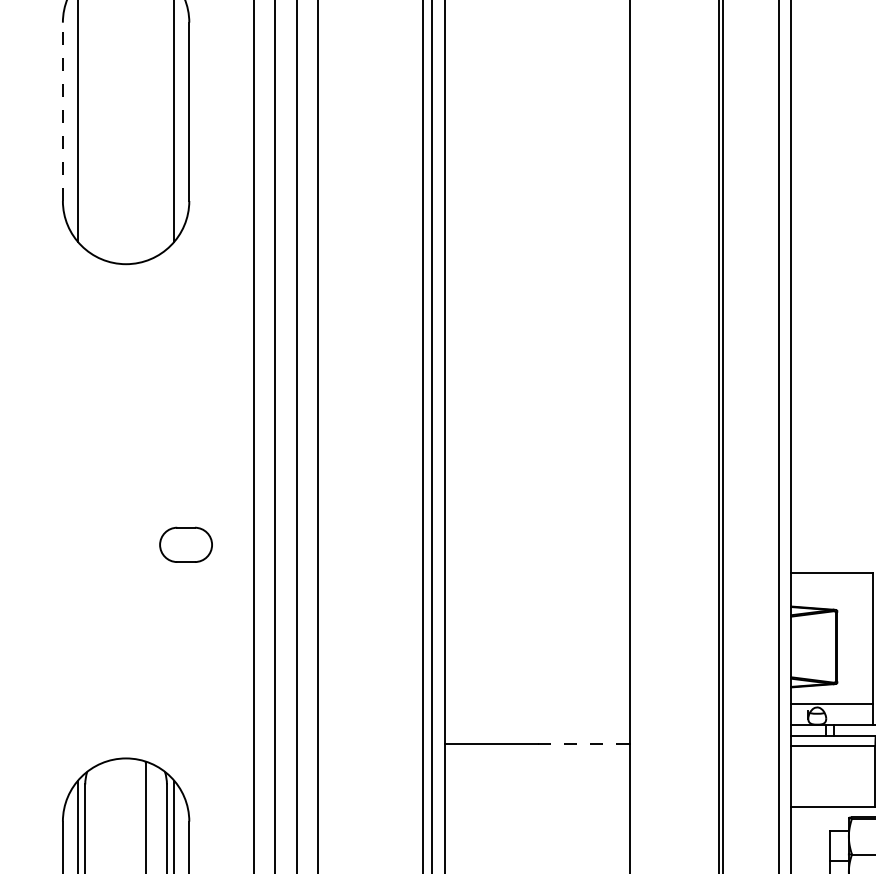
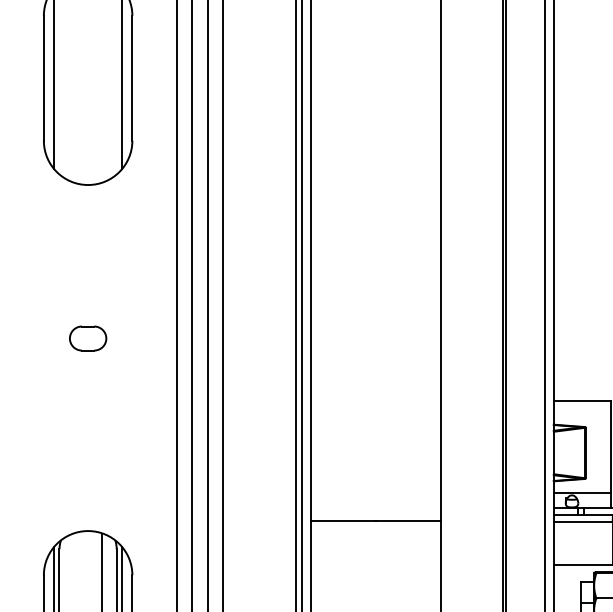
line: (62, 110) -> (43, 77), dashed -> solid
part: (186, 544) -> (88, 338), moved
line: (583, 743) -> (408, 520), dashed -> solid

